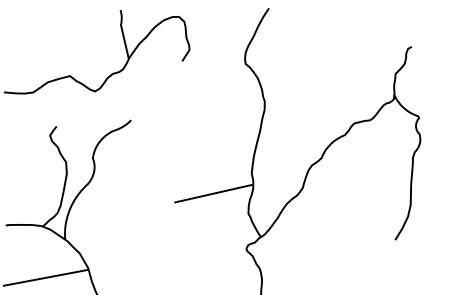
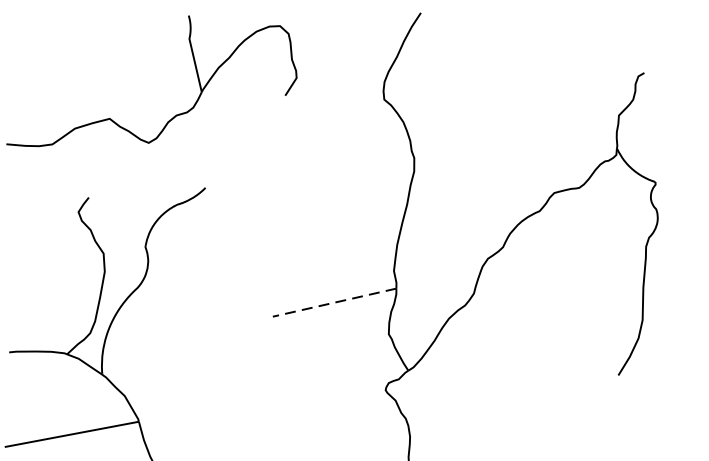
line: (213, 193) -> (334, 302), solid -> dashed

